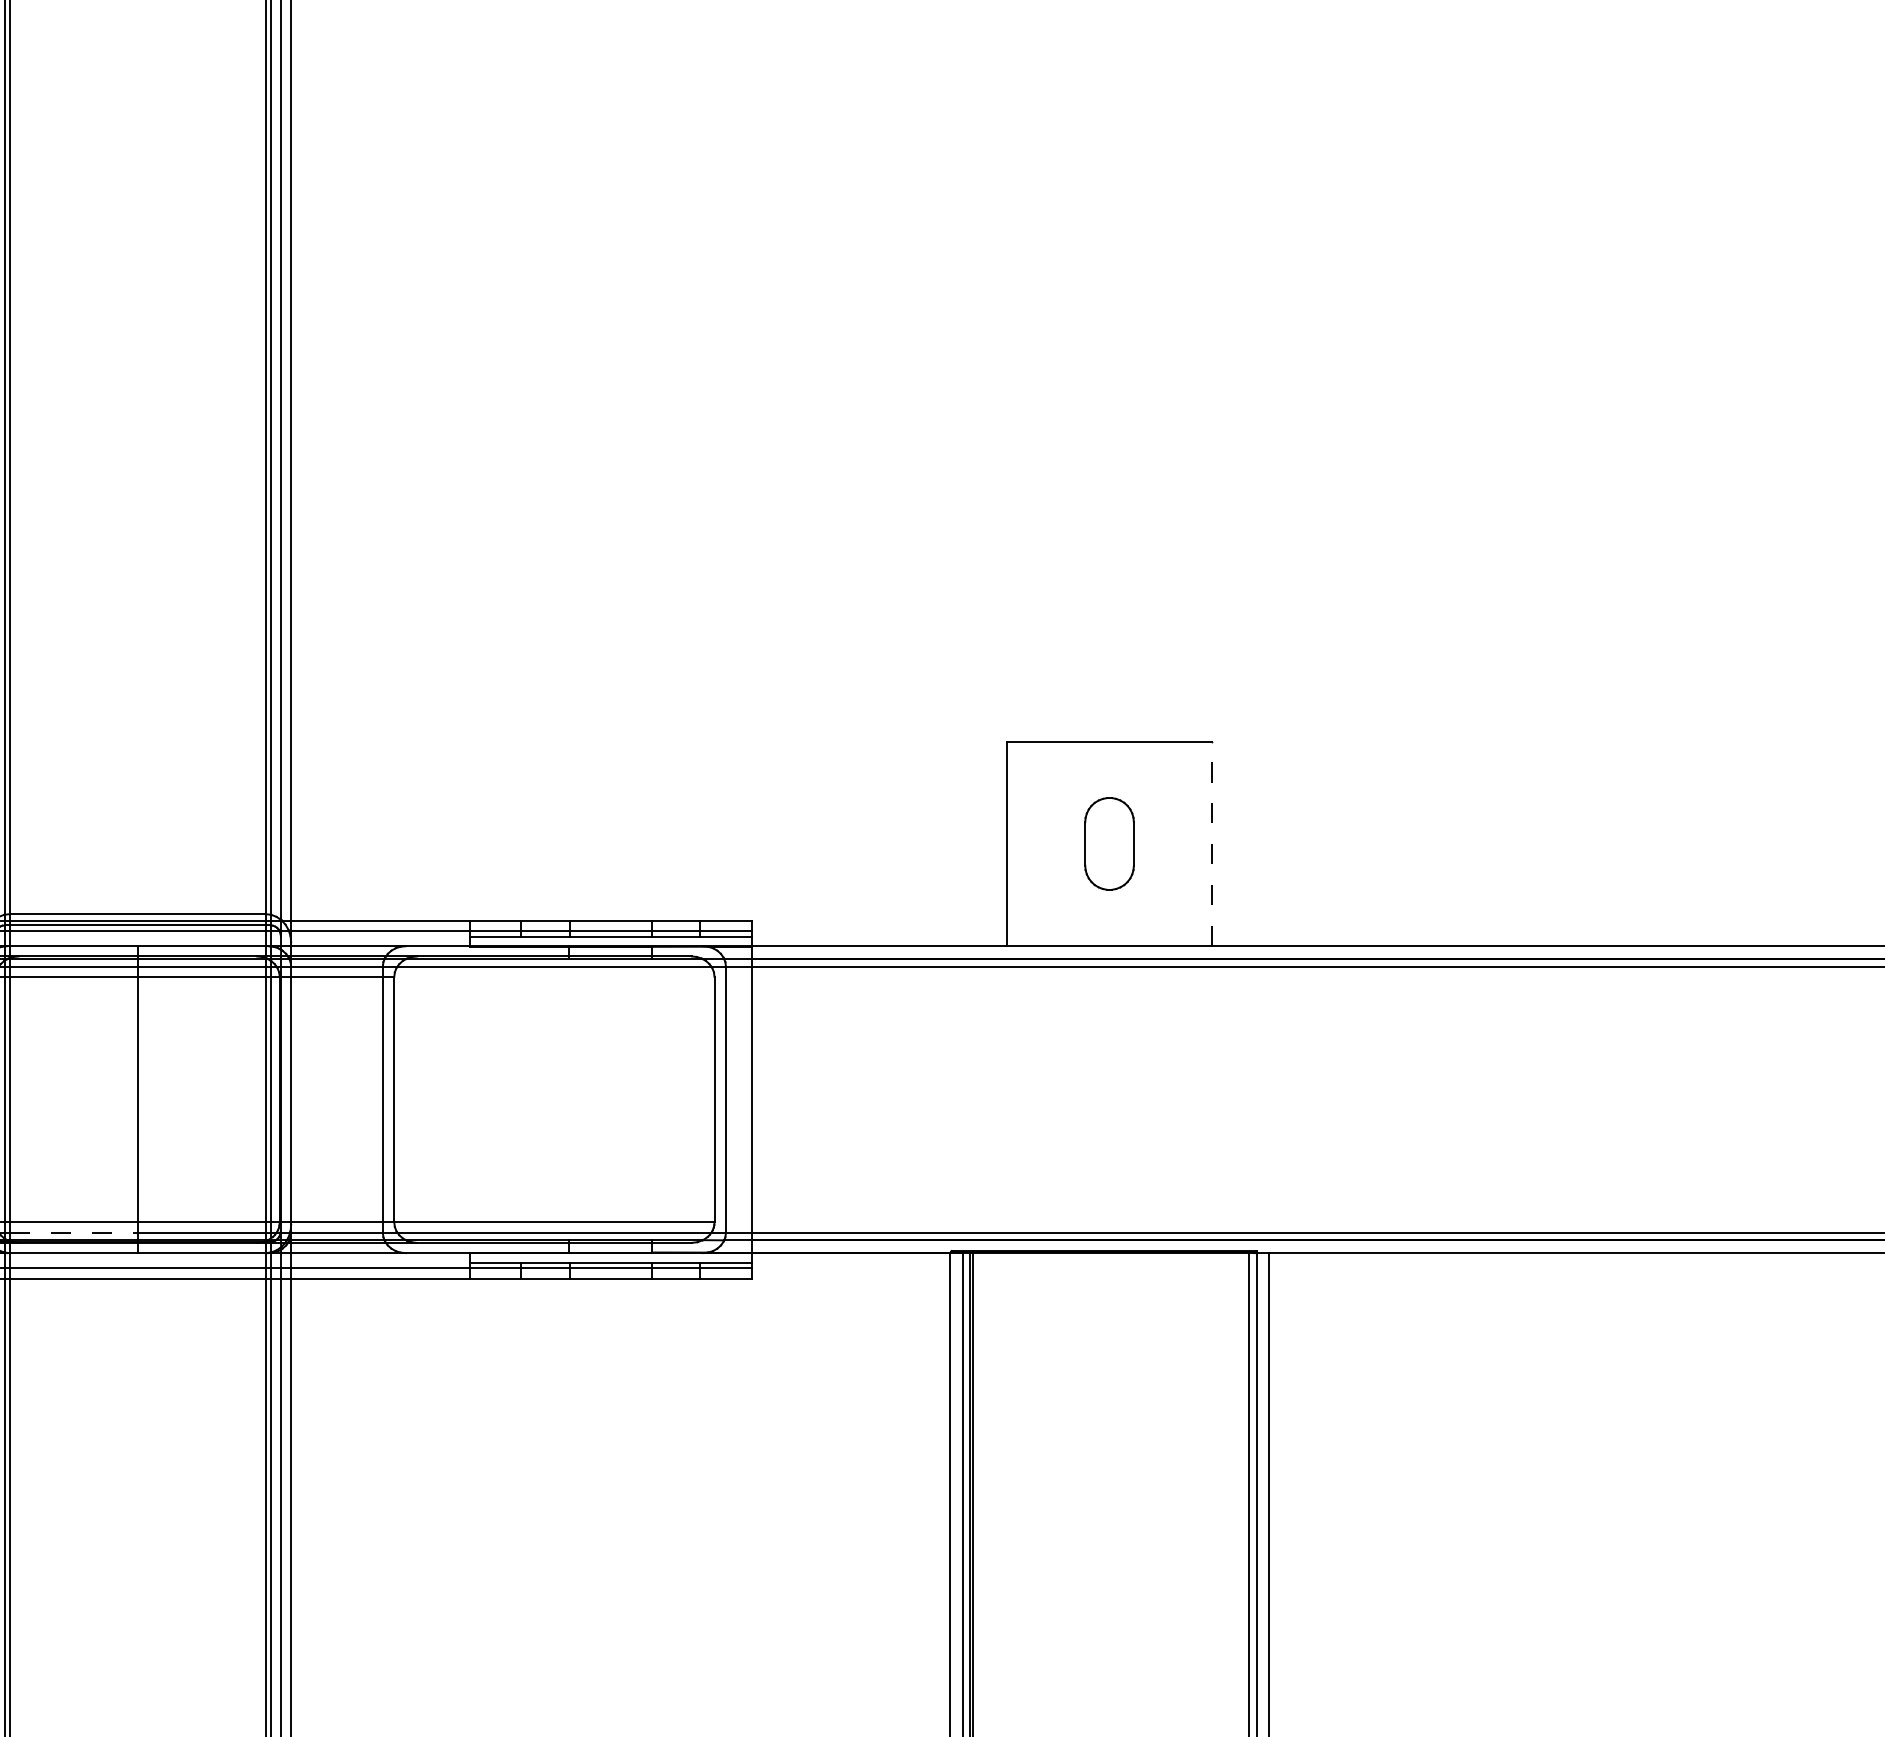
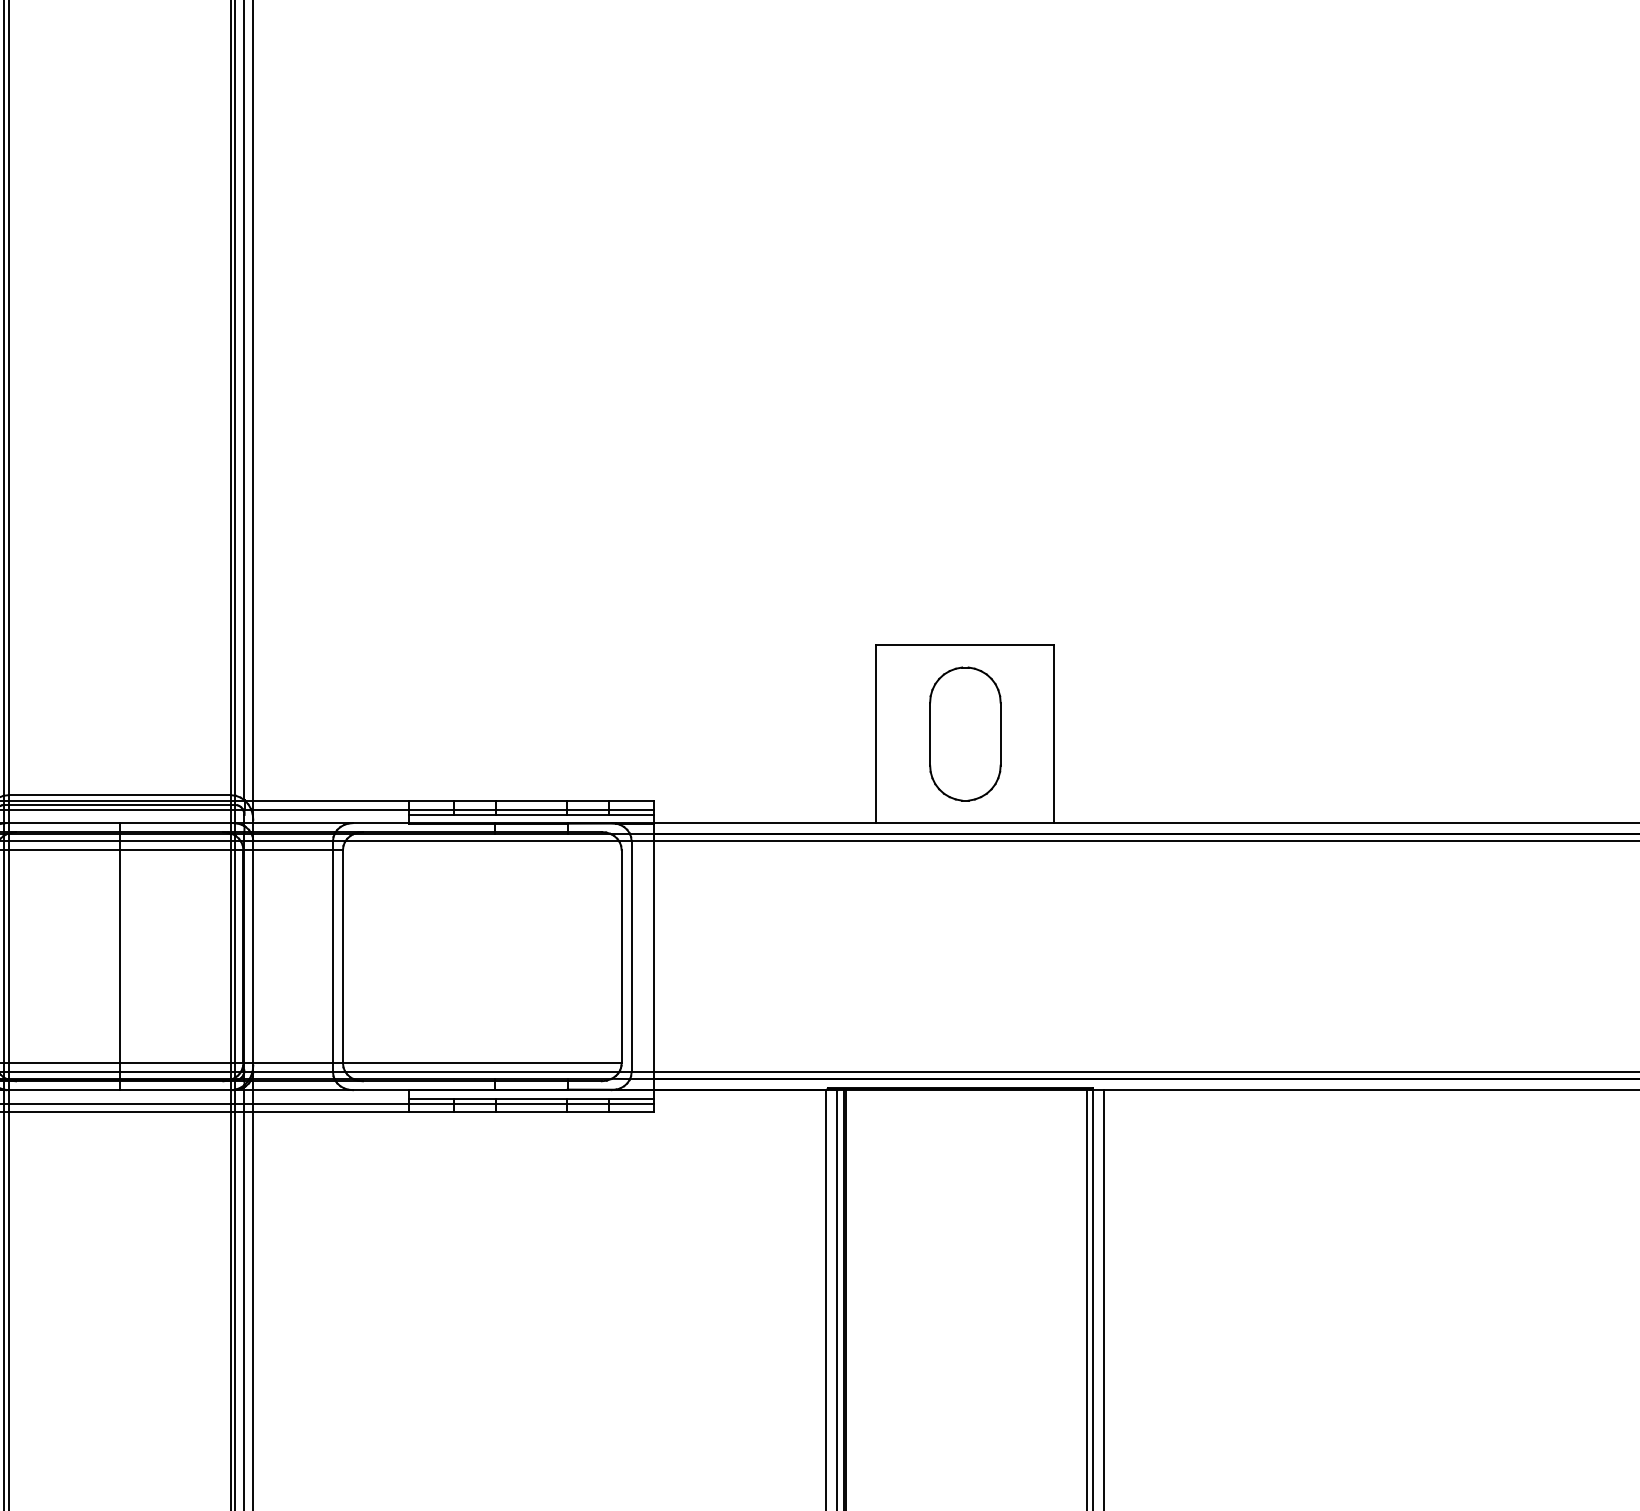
part: (1109, 843) -> (965, 733), size x1.67
line: (1211, 843) -> (1054, 733), dashed -> solid
line: (73, 1232) -> (63, 1072), dashed -> solid

